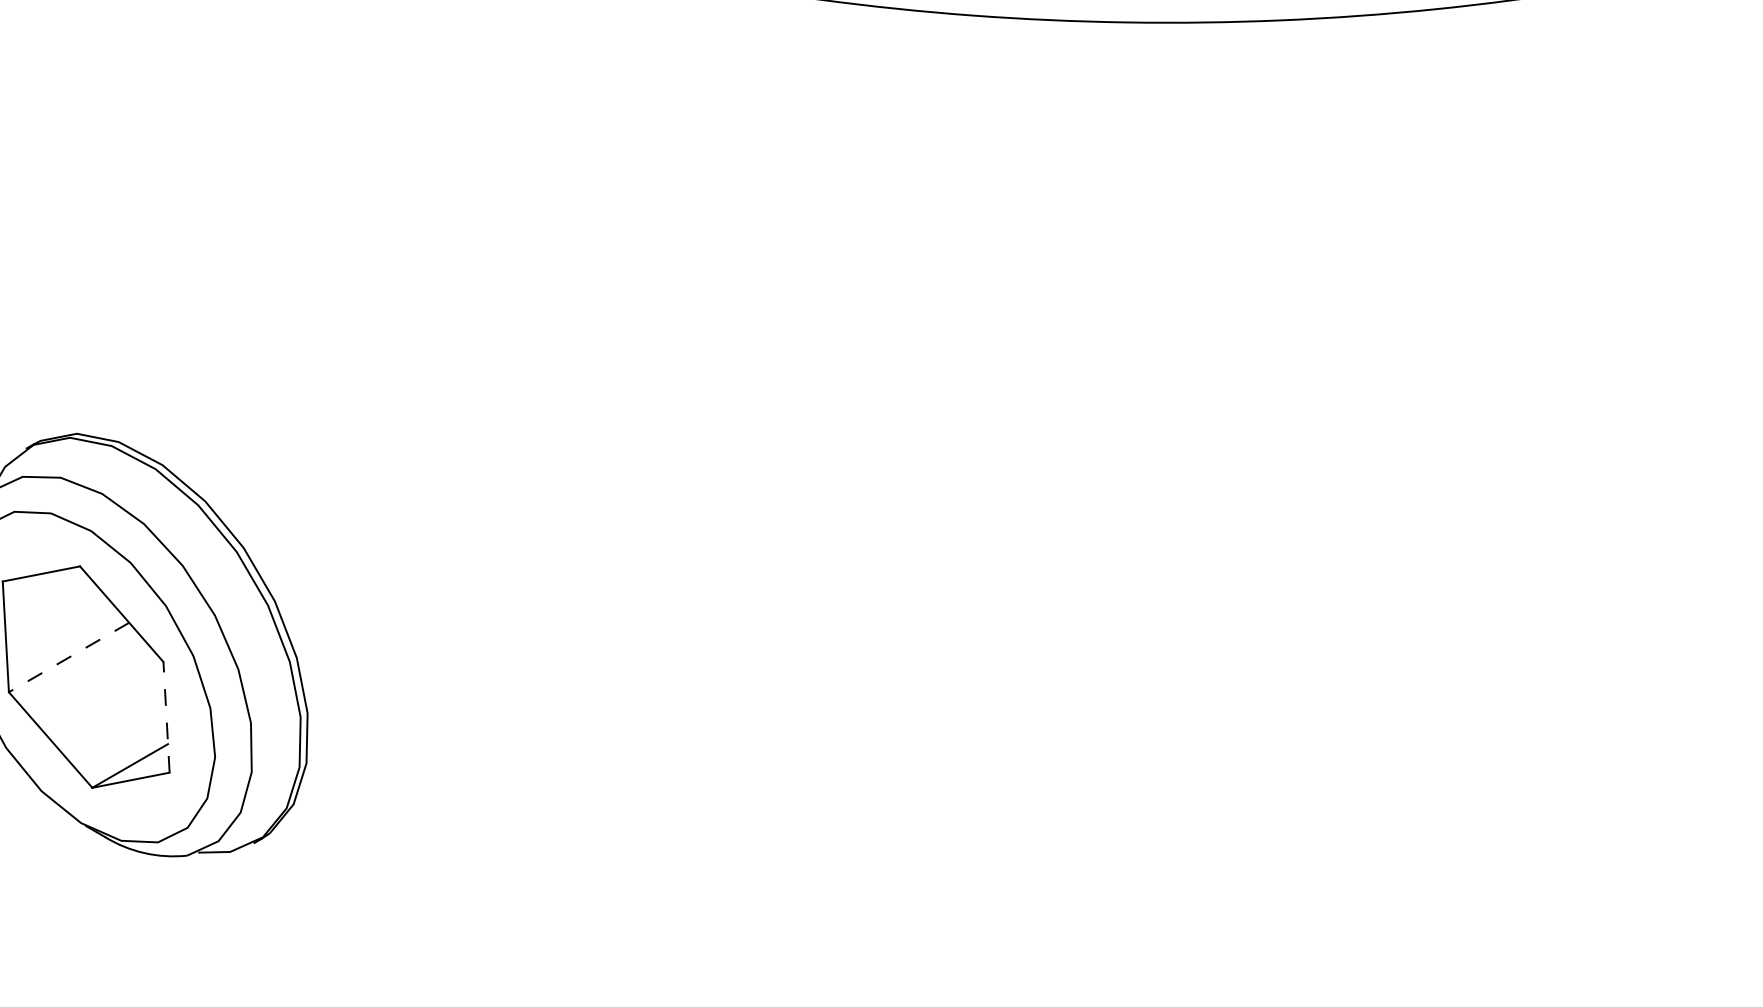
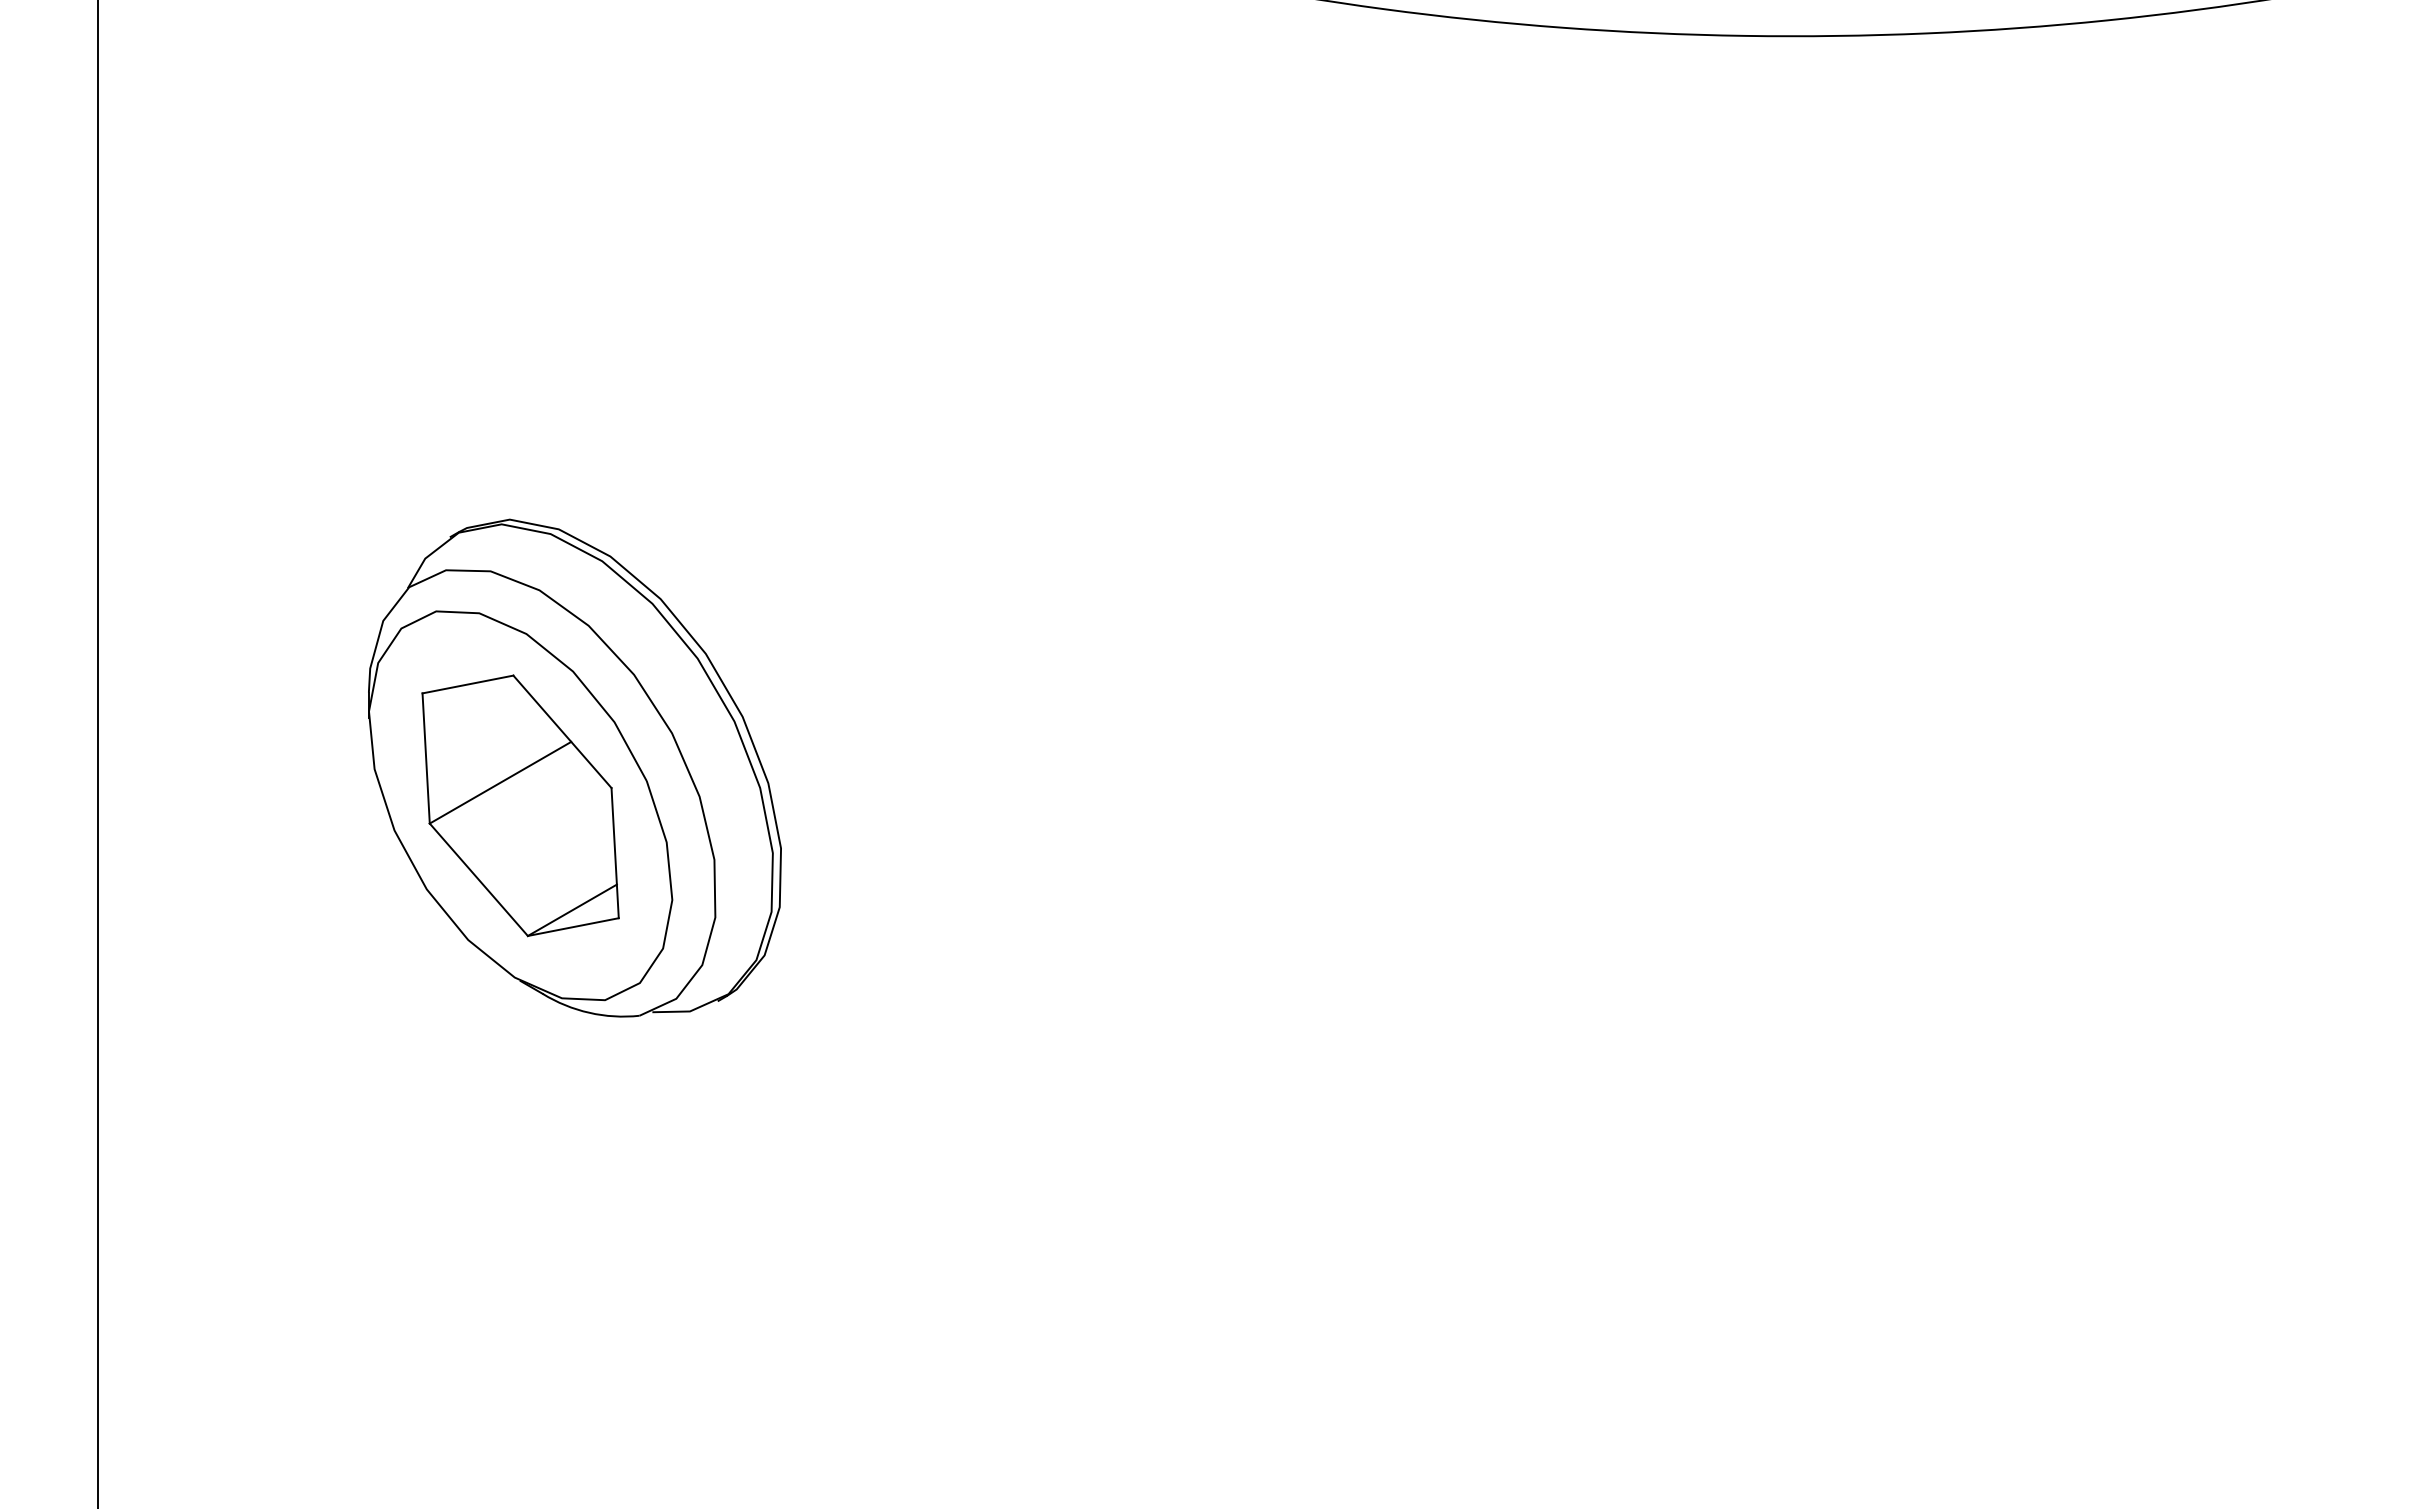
line: (69, 657) -> (500, 782), dashed -> solid
line: (166, 716) -> (615, 852), dashed -> solid

